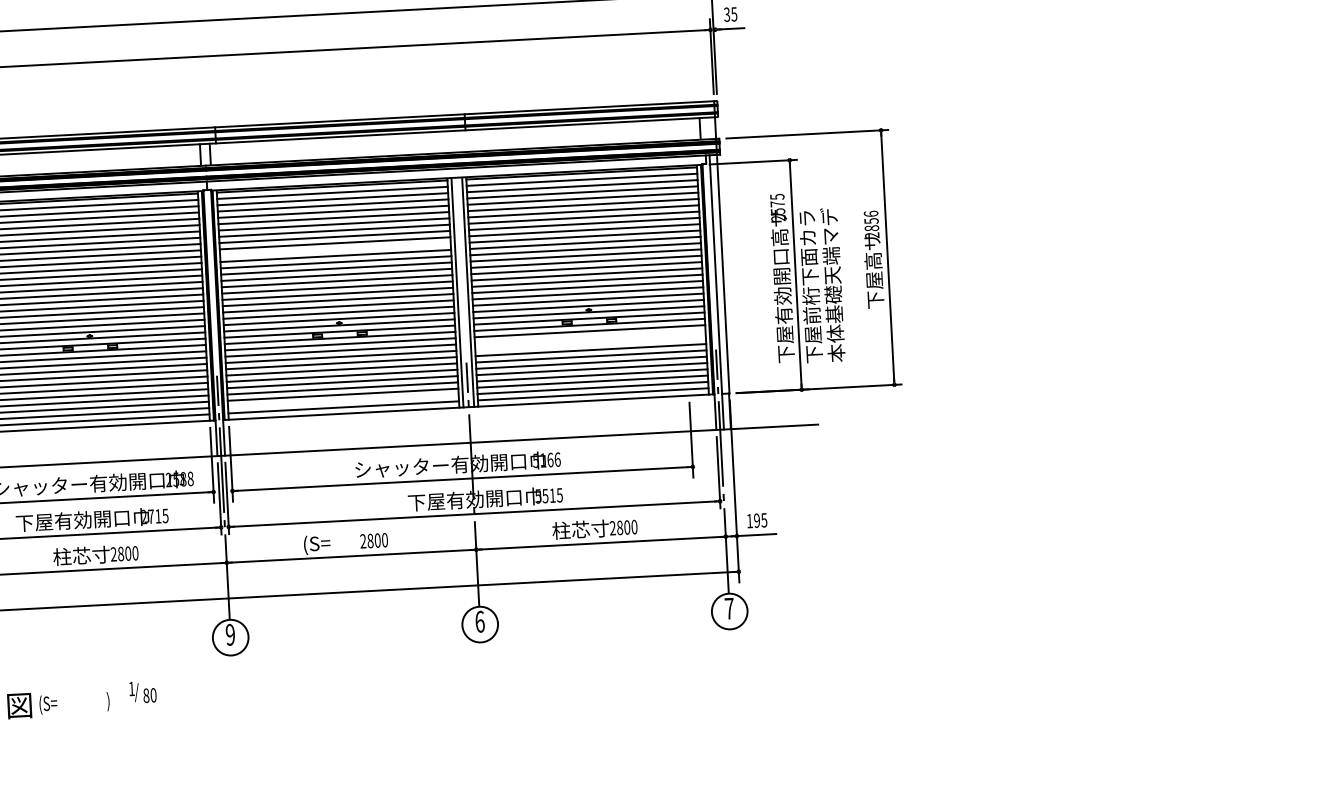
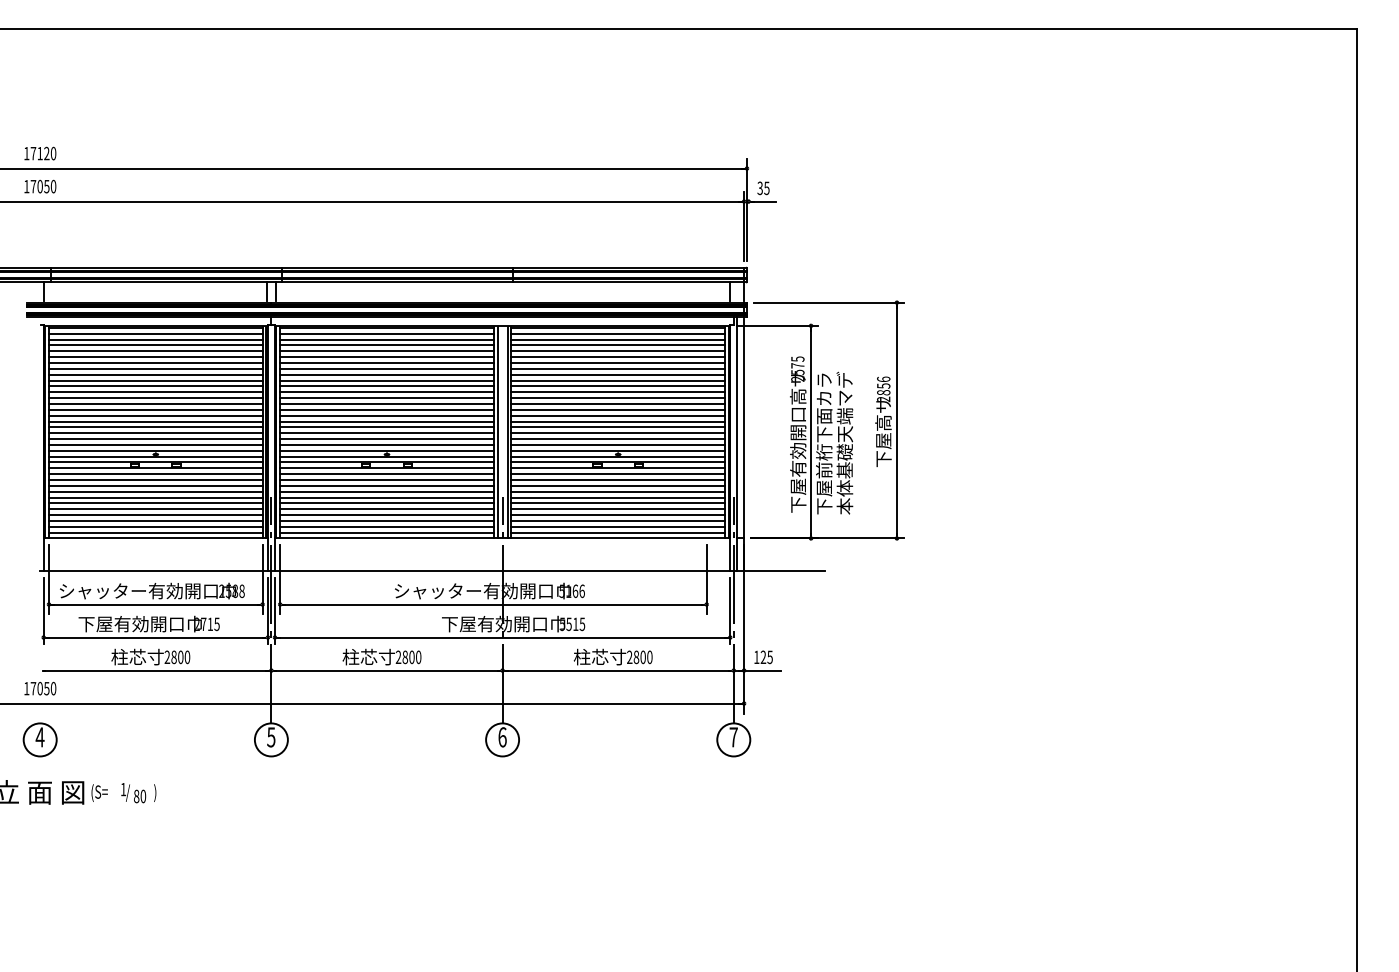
line: (334, 249) -> (386, 386), added
line: (590, 338) -> (618, 480), added
line: (590, 343) -> (618, 485), added
line: (342, 400) -> (386, 526), added
text: (757, 520) -> (763, 657), 195 -> 125
text: (330, 543) -> (368, 657), (S= -> 柱芯寸
text: (230, 635) -> (271, 737), 9 -> 5
text: (142, 692) -> (133, 793), moved

